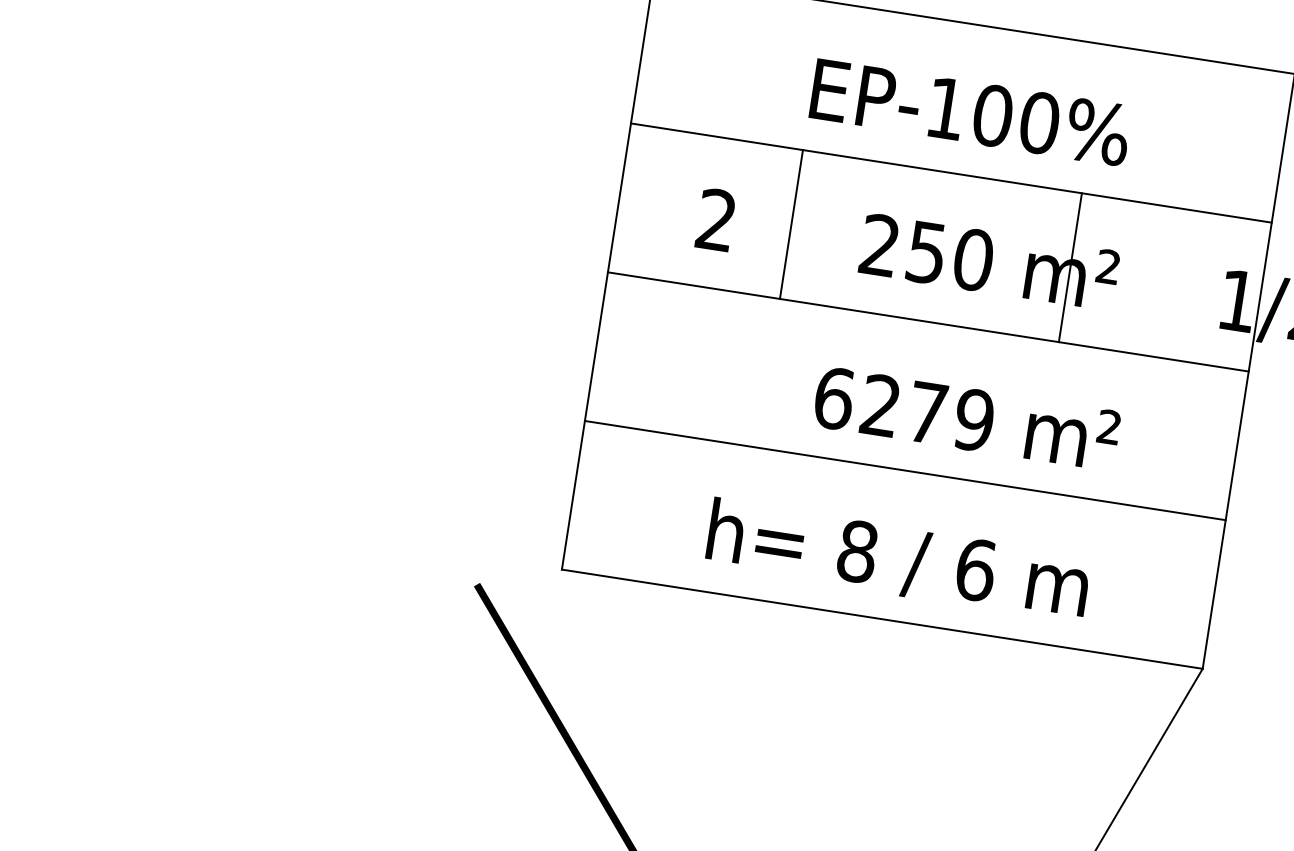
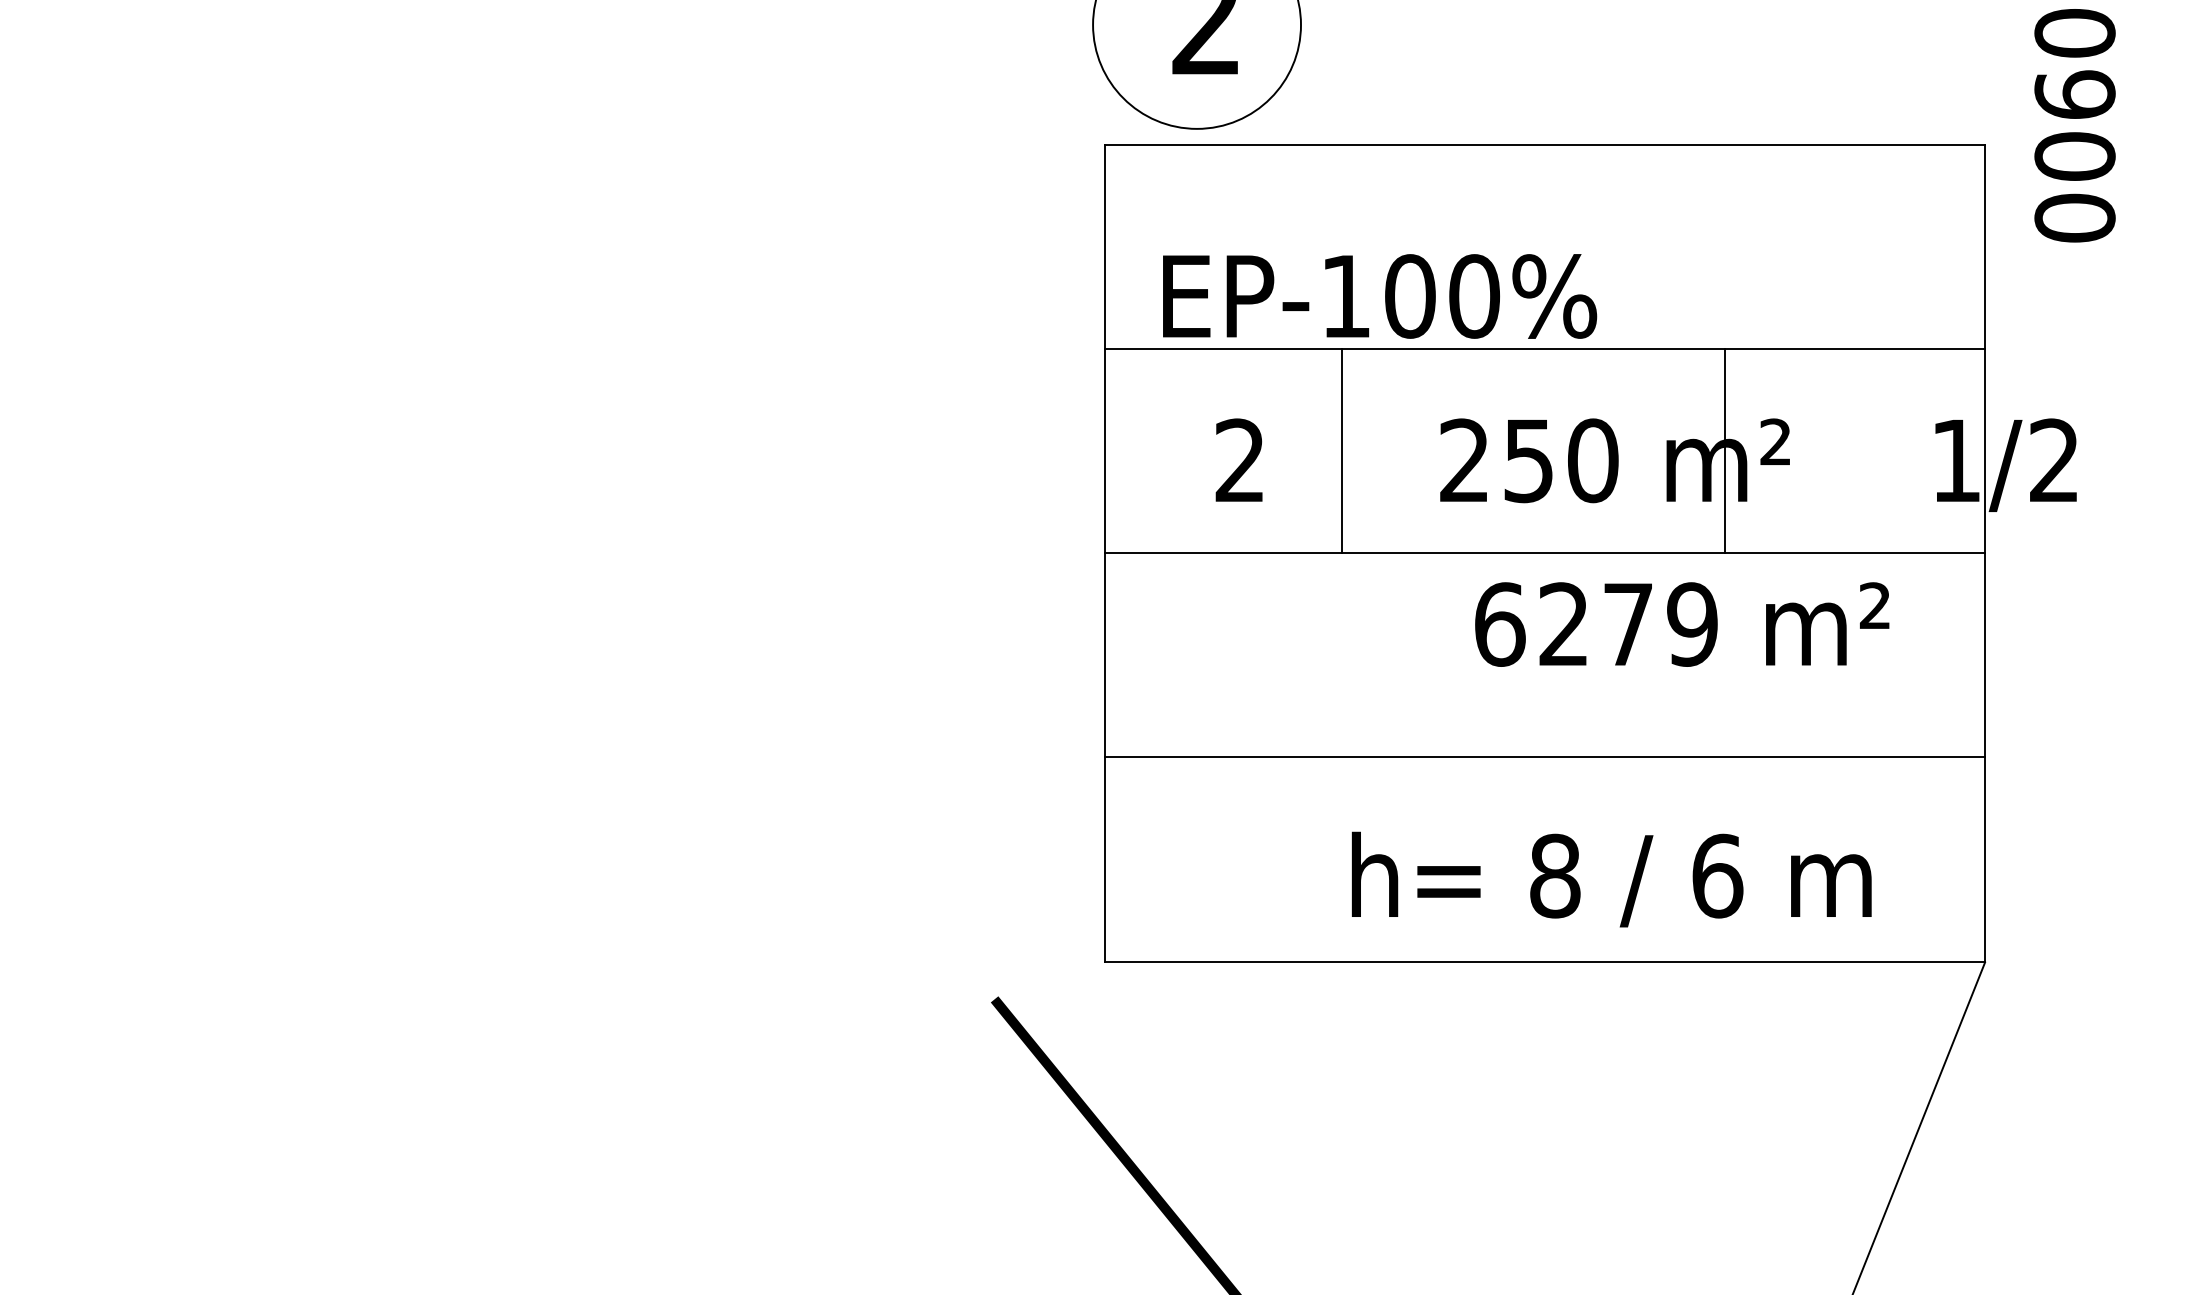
text: (971, 112) -> (1380, 296), moved
text: (967, 419) -> (1682, 624), moved
text: (898, 560) -> (1611, 879), moved

